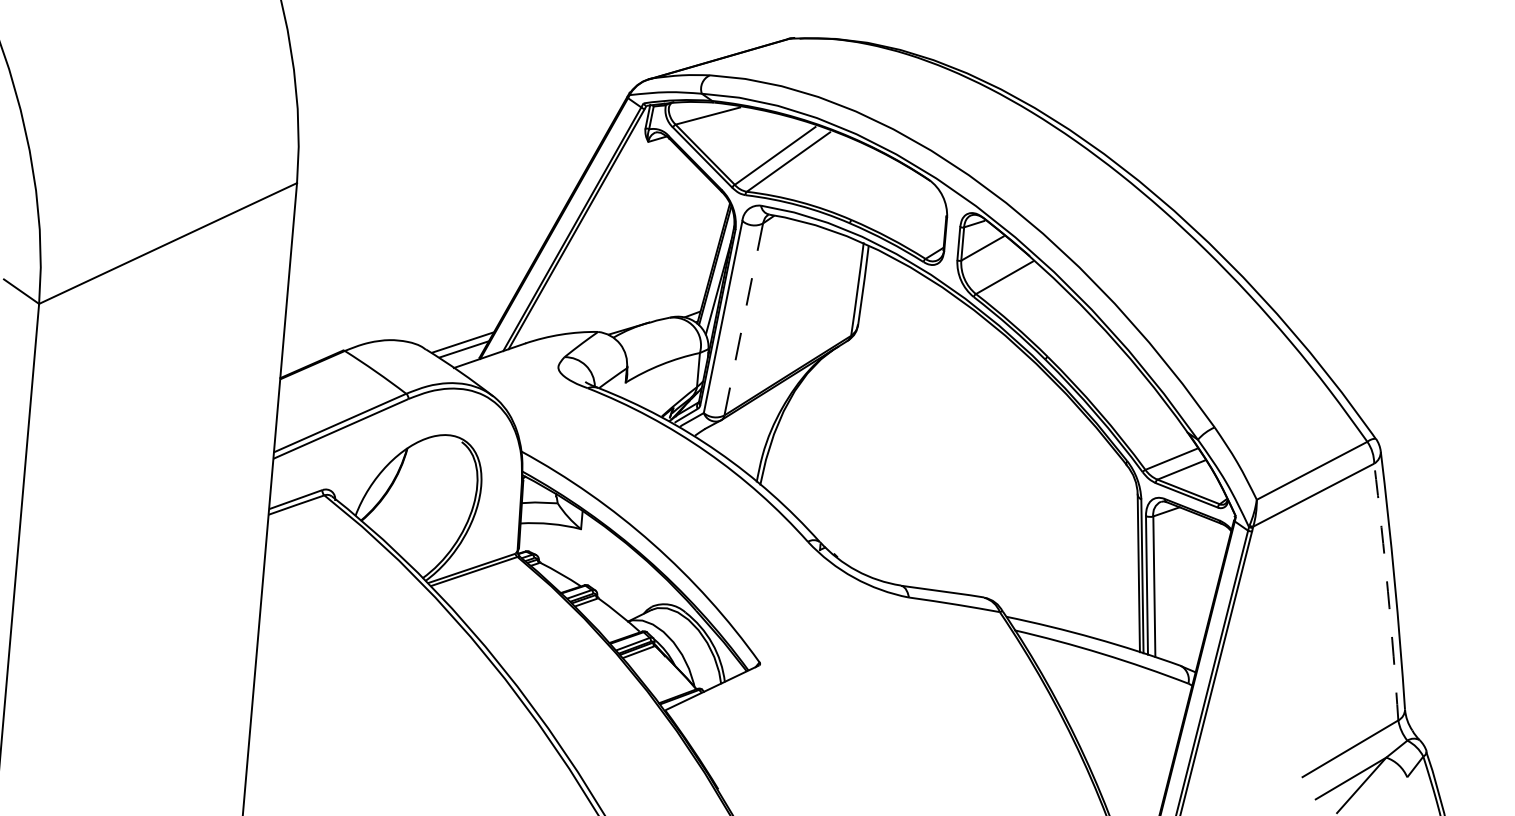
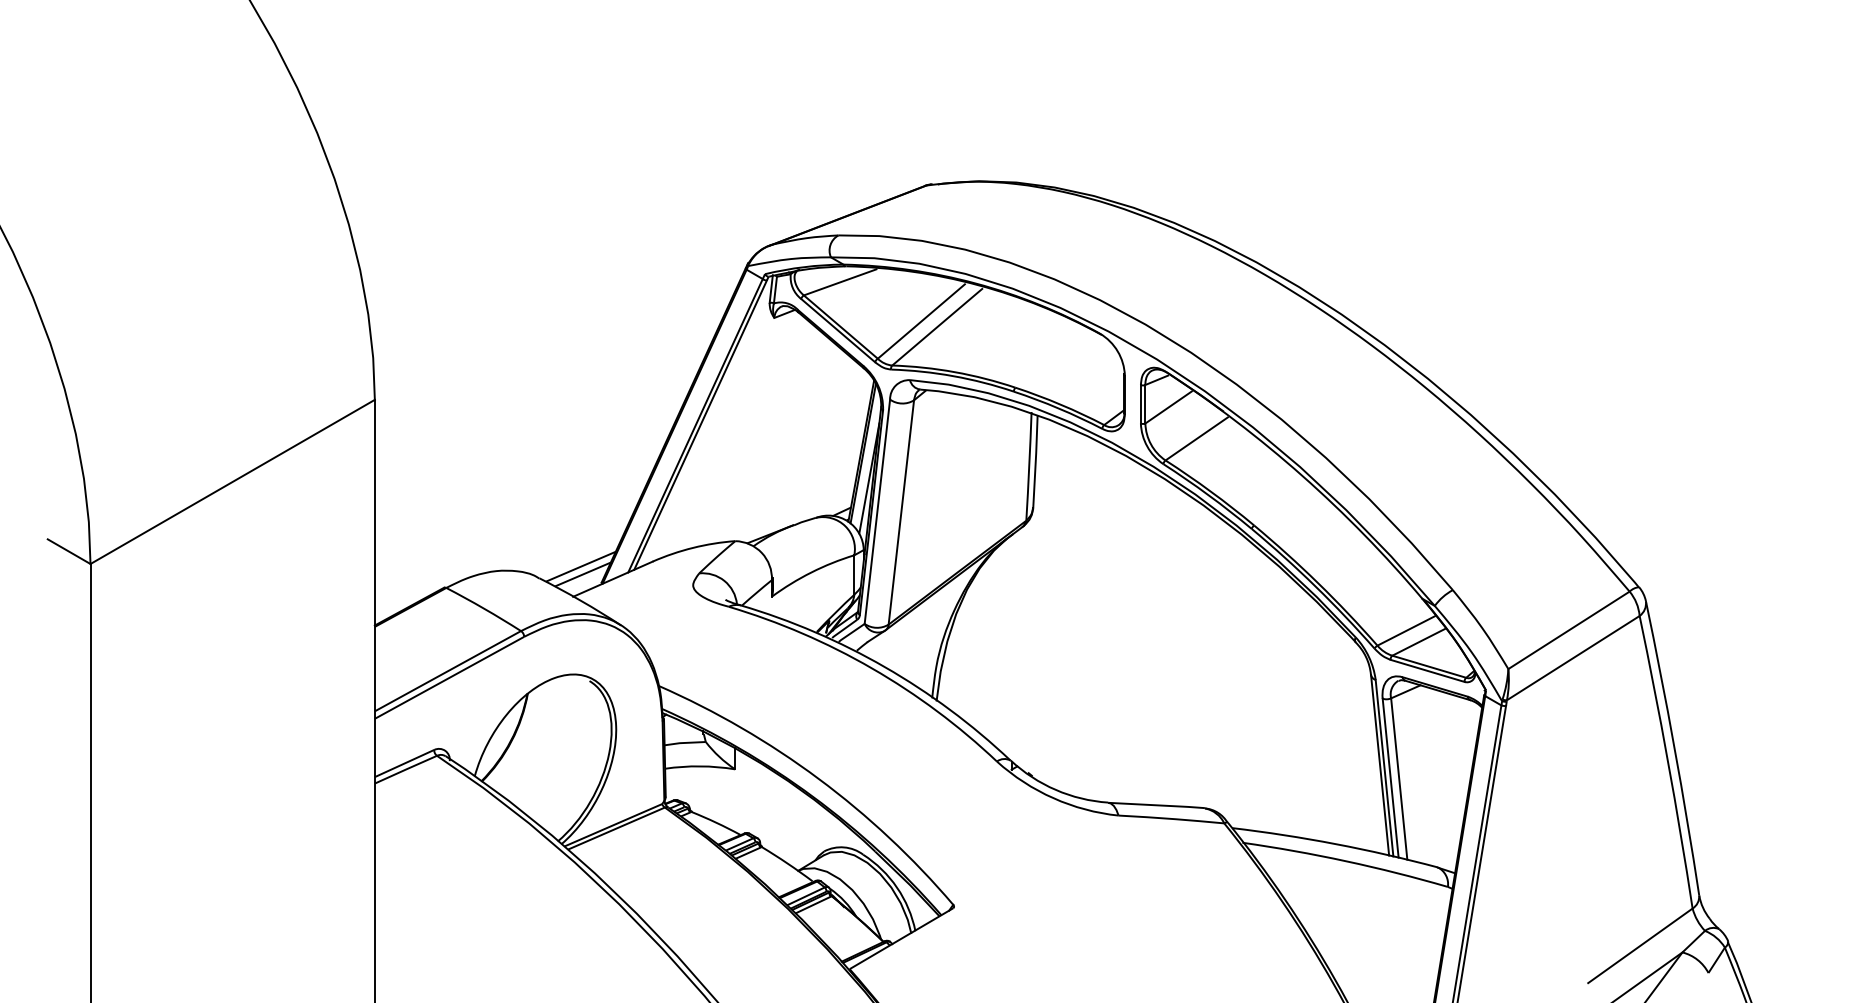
line: (743, 319) -> (901, 512), dashed -> solid
arc: (1388, 591) -> (1668, 761), dashed -> solid

